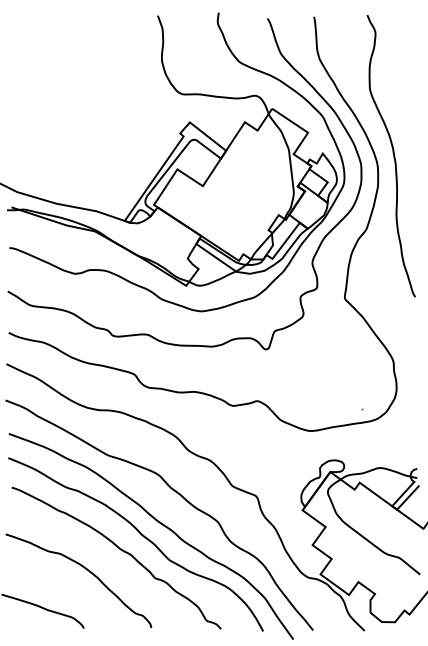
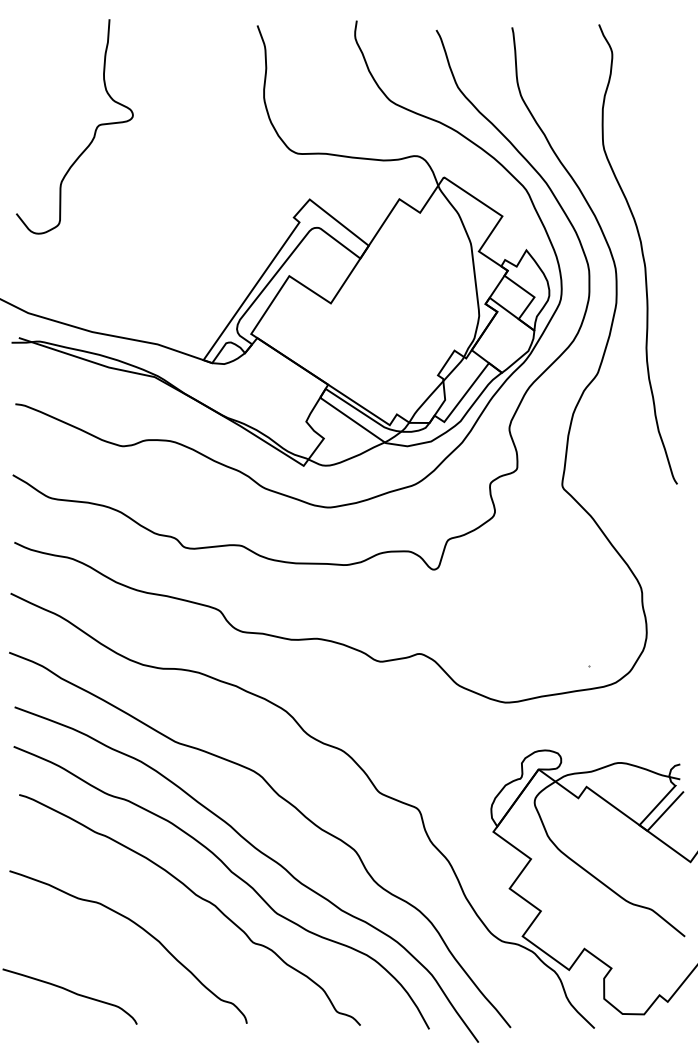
curve: (57, 80) -> (93, 131), added

